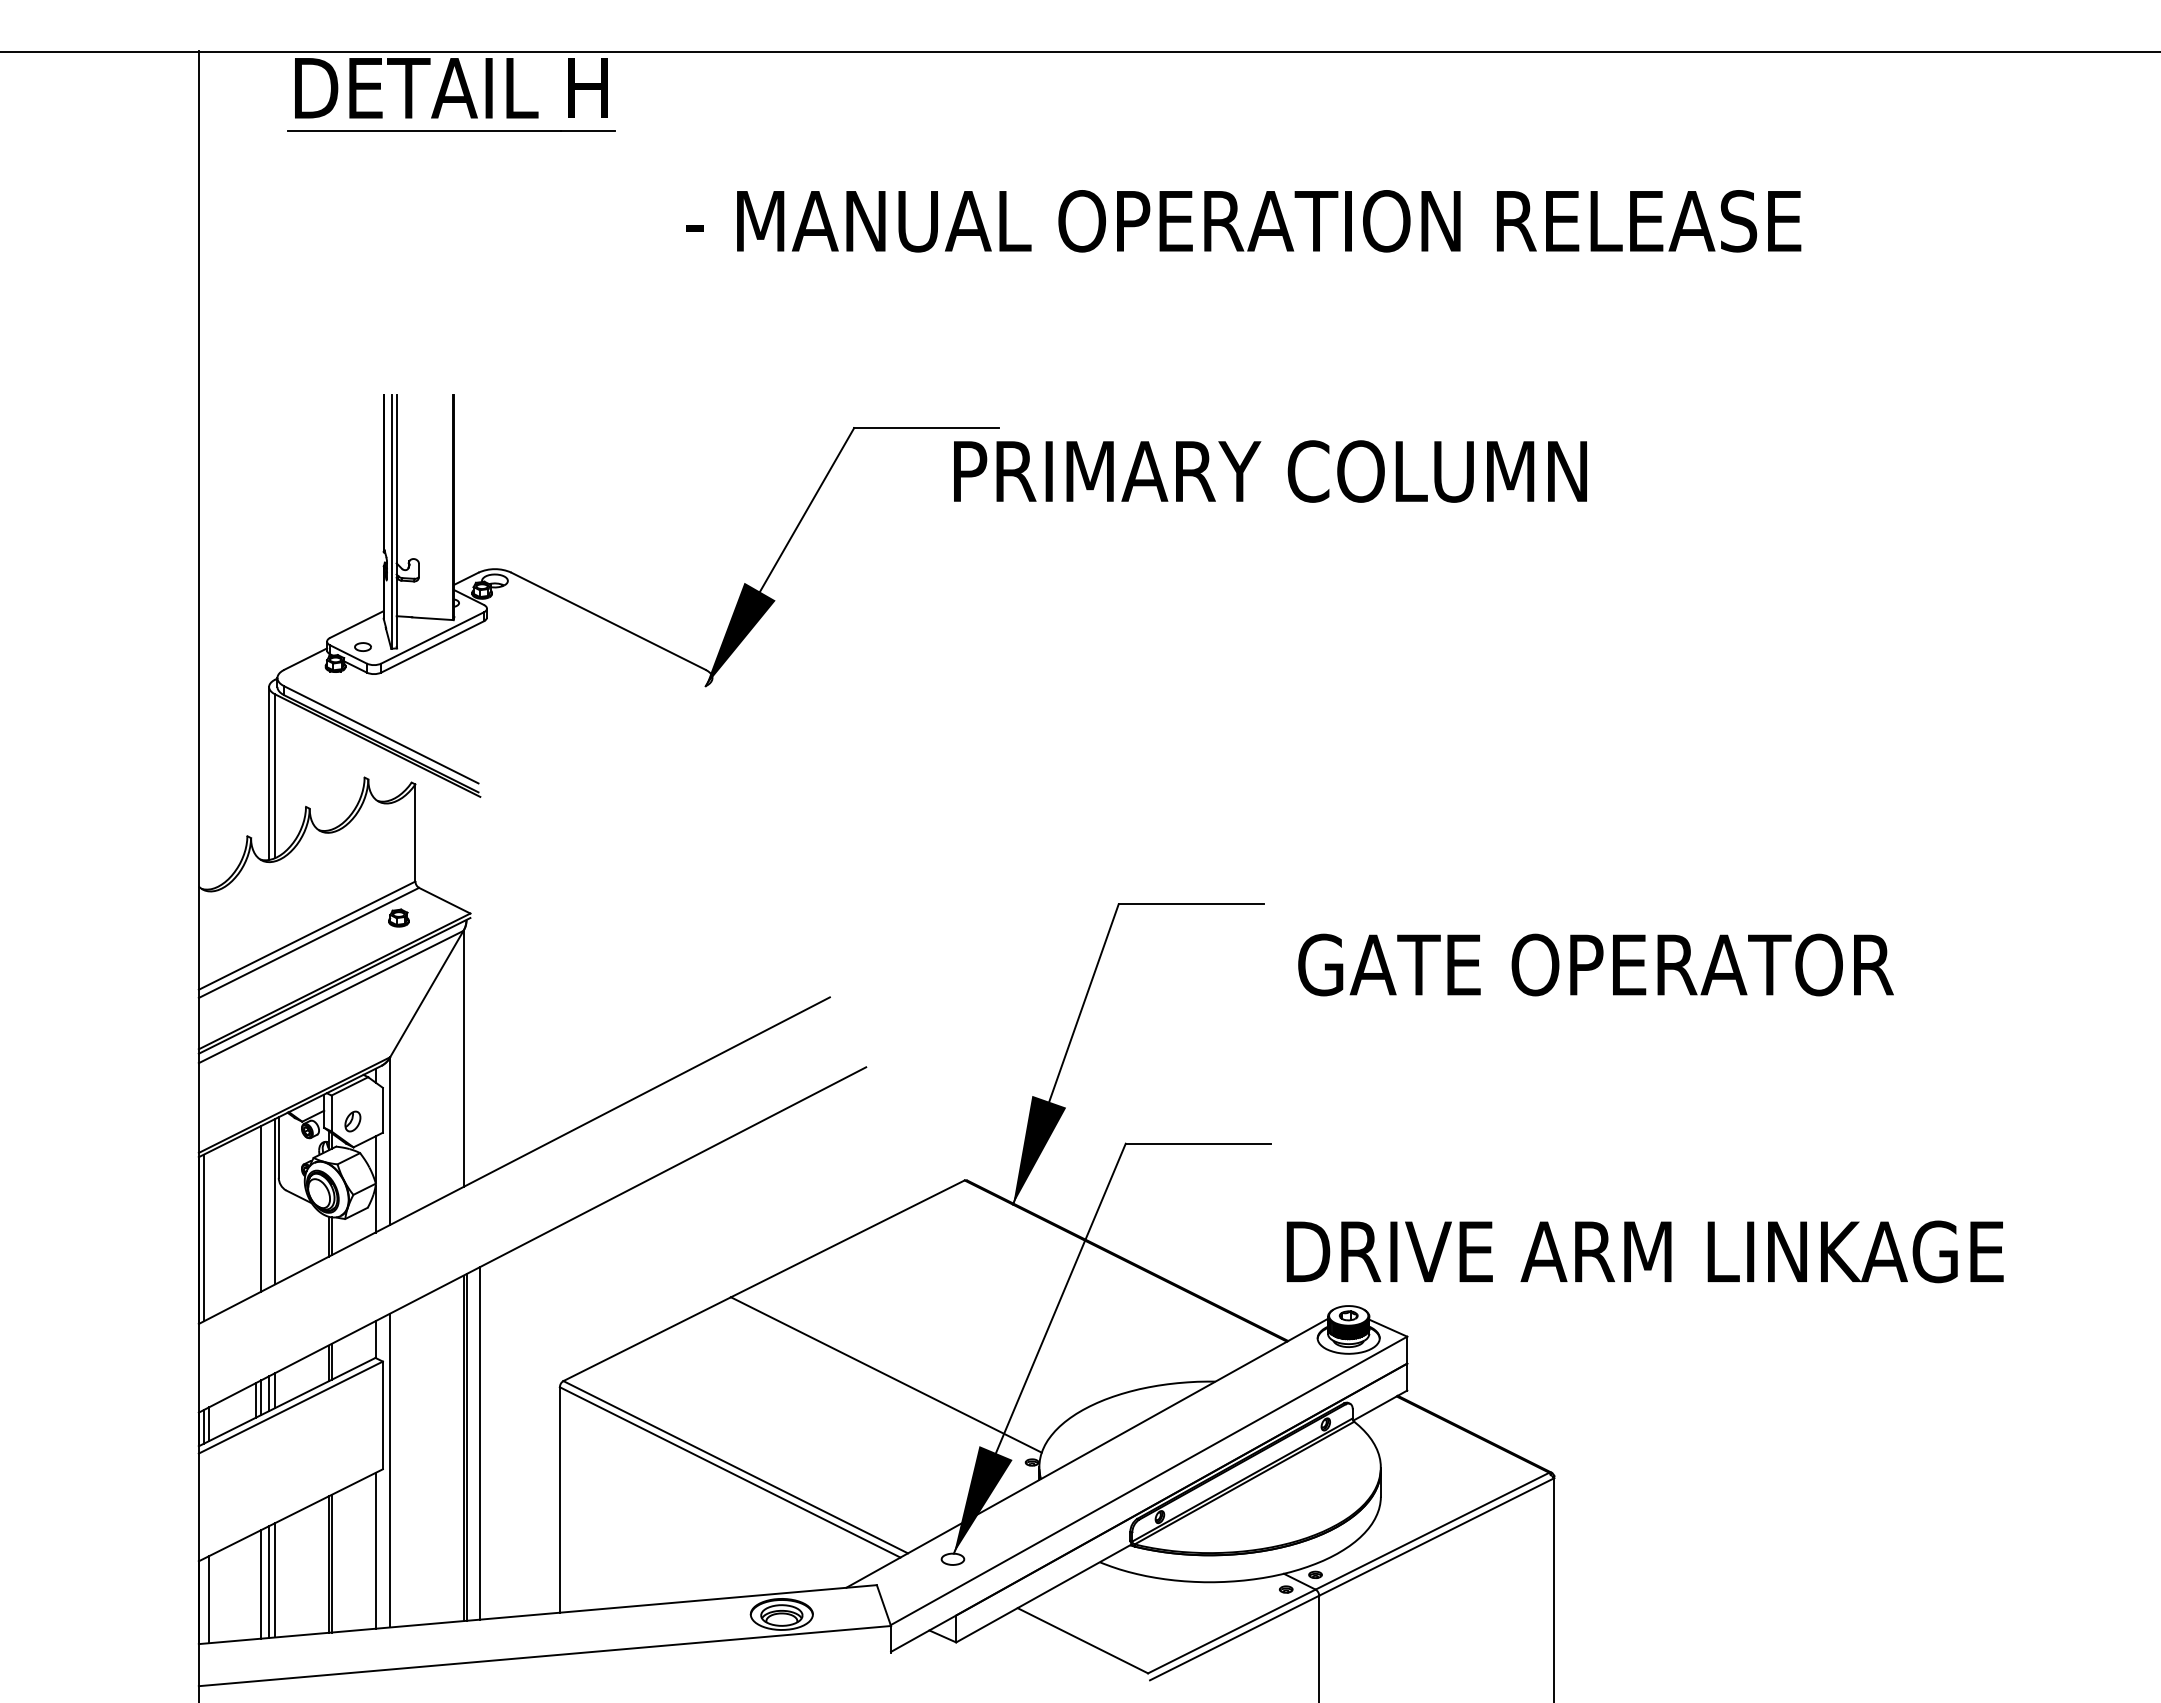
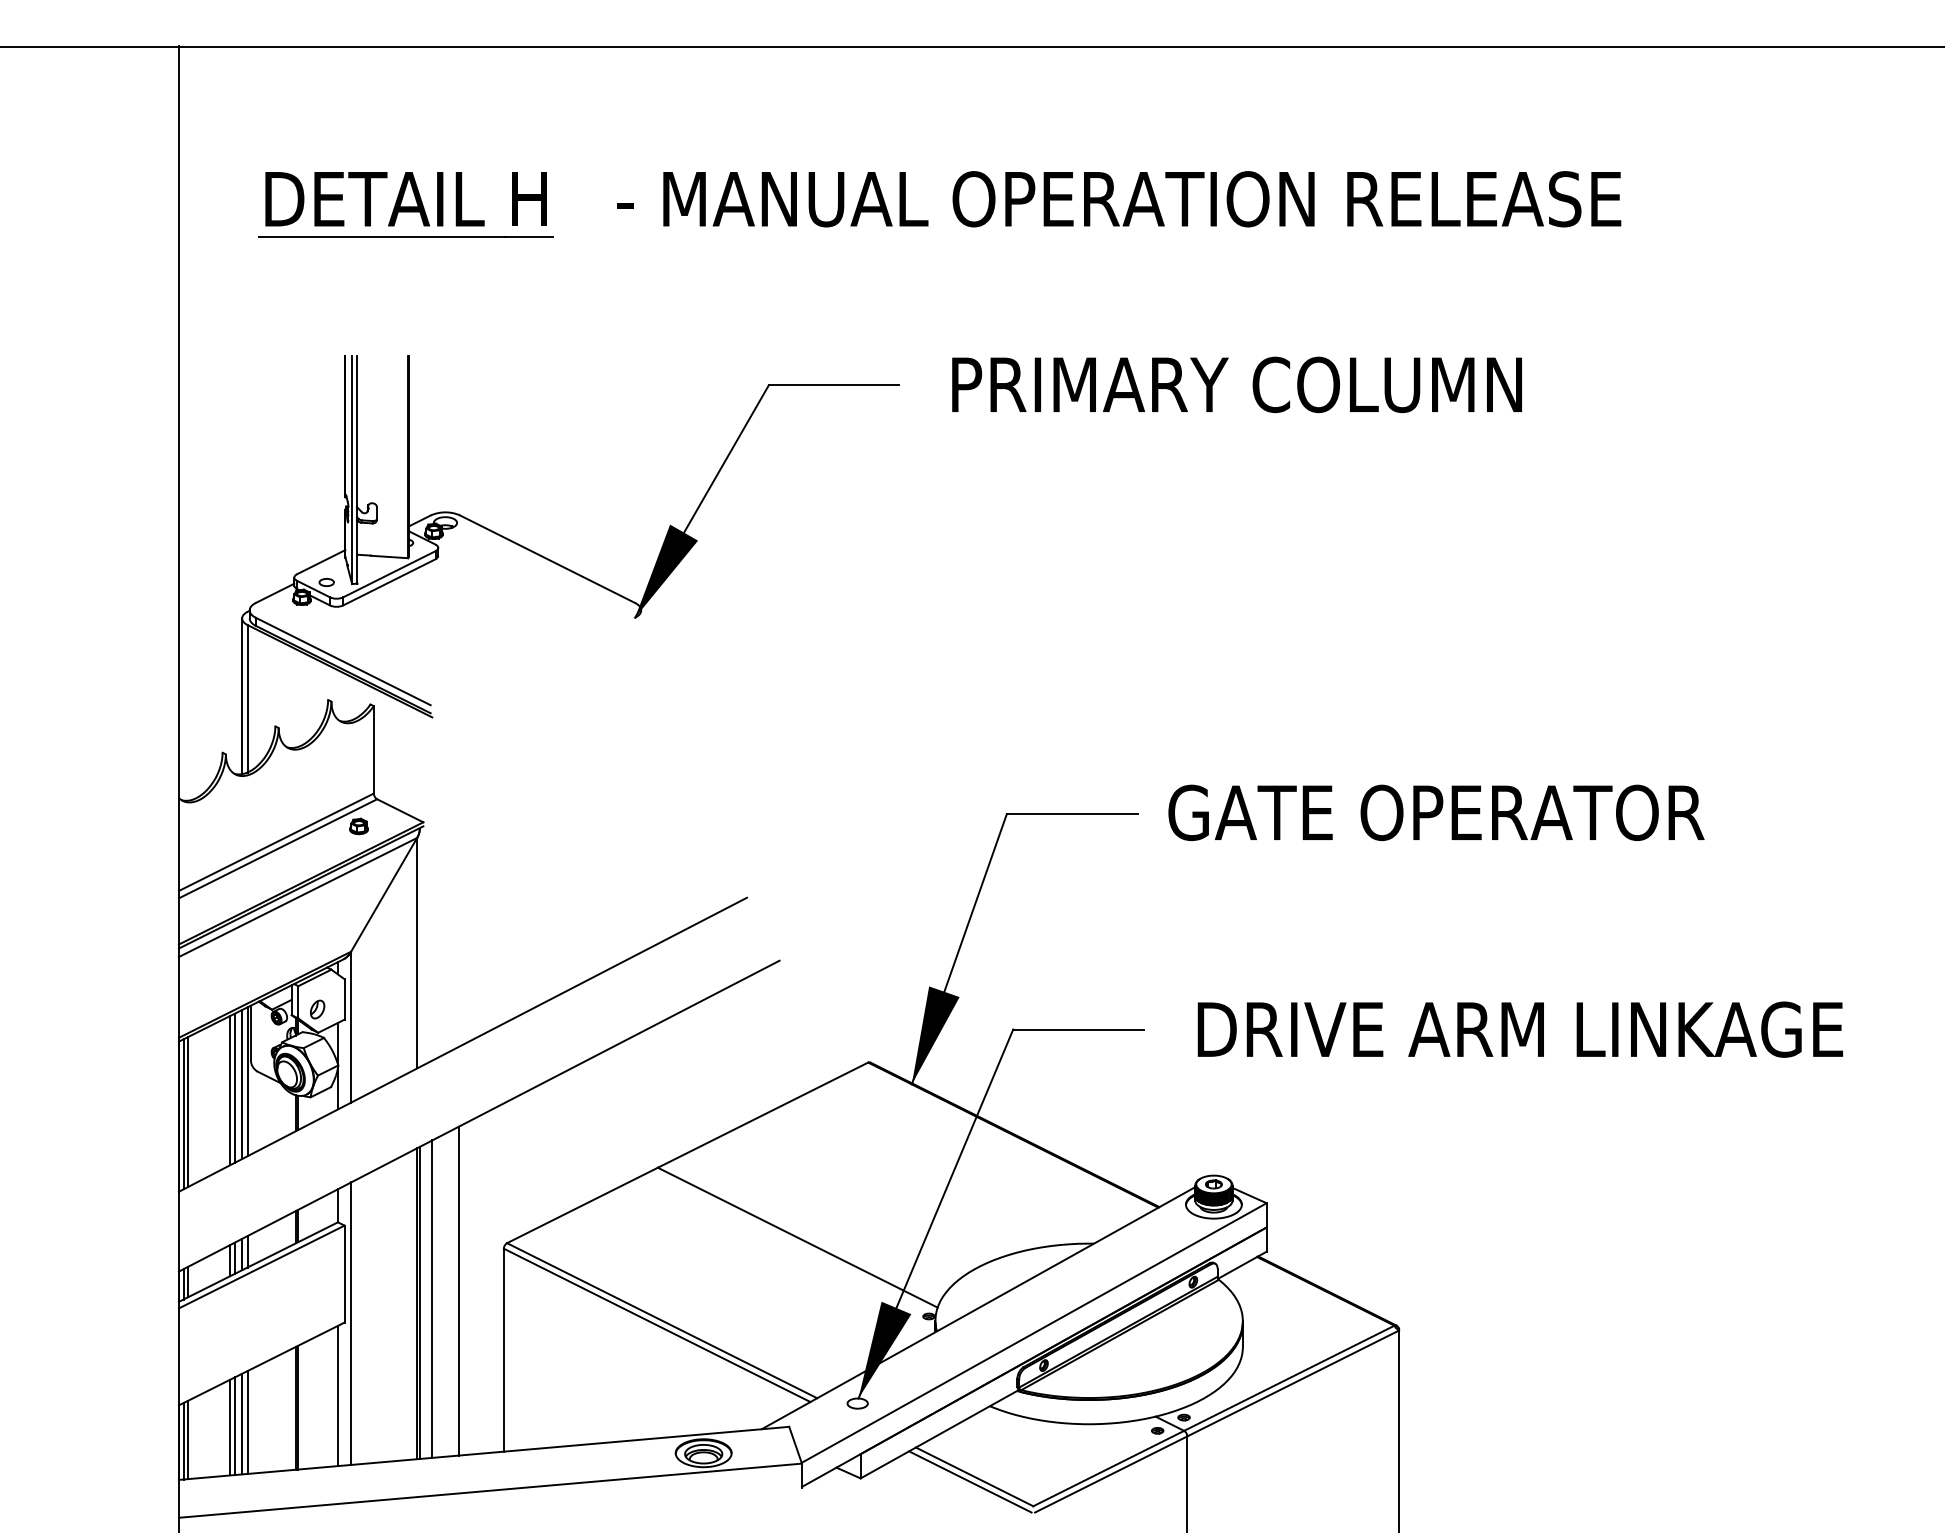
part: (451, 94) -> (406, 204), moved
text: (1270, 471) -> (1237, 384), moved
text: (1595, 964) -> (1436, 812), moved
line: (269, 1204) -> (242, 1084), added
line: (255, 1211) -> (229, 1090), added
line: (209, 1235) -> (188, 1112), added
text: (1644, 1251) -> (1519, 1029), moved
line: (509, 1434) -> (458, 1291), added
line: (255, 1585) -> (229, 1427), added
line: (204, 1600) -> (184, 1440), added
line: (1078, 1646) -> (970, 1482), added

